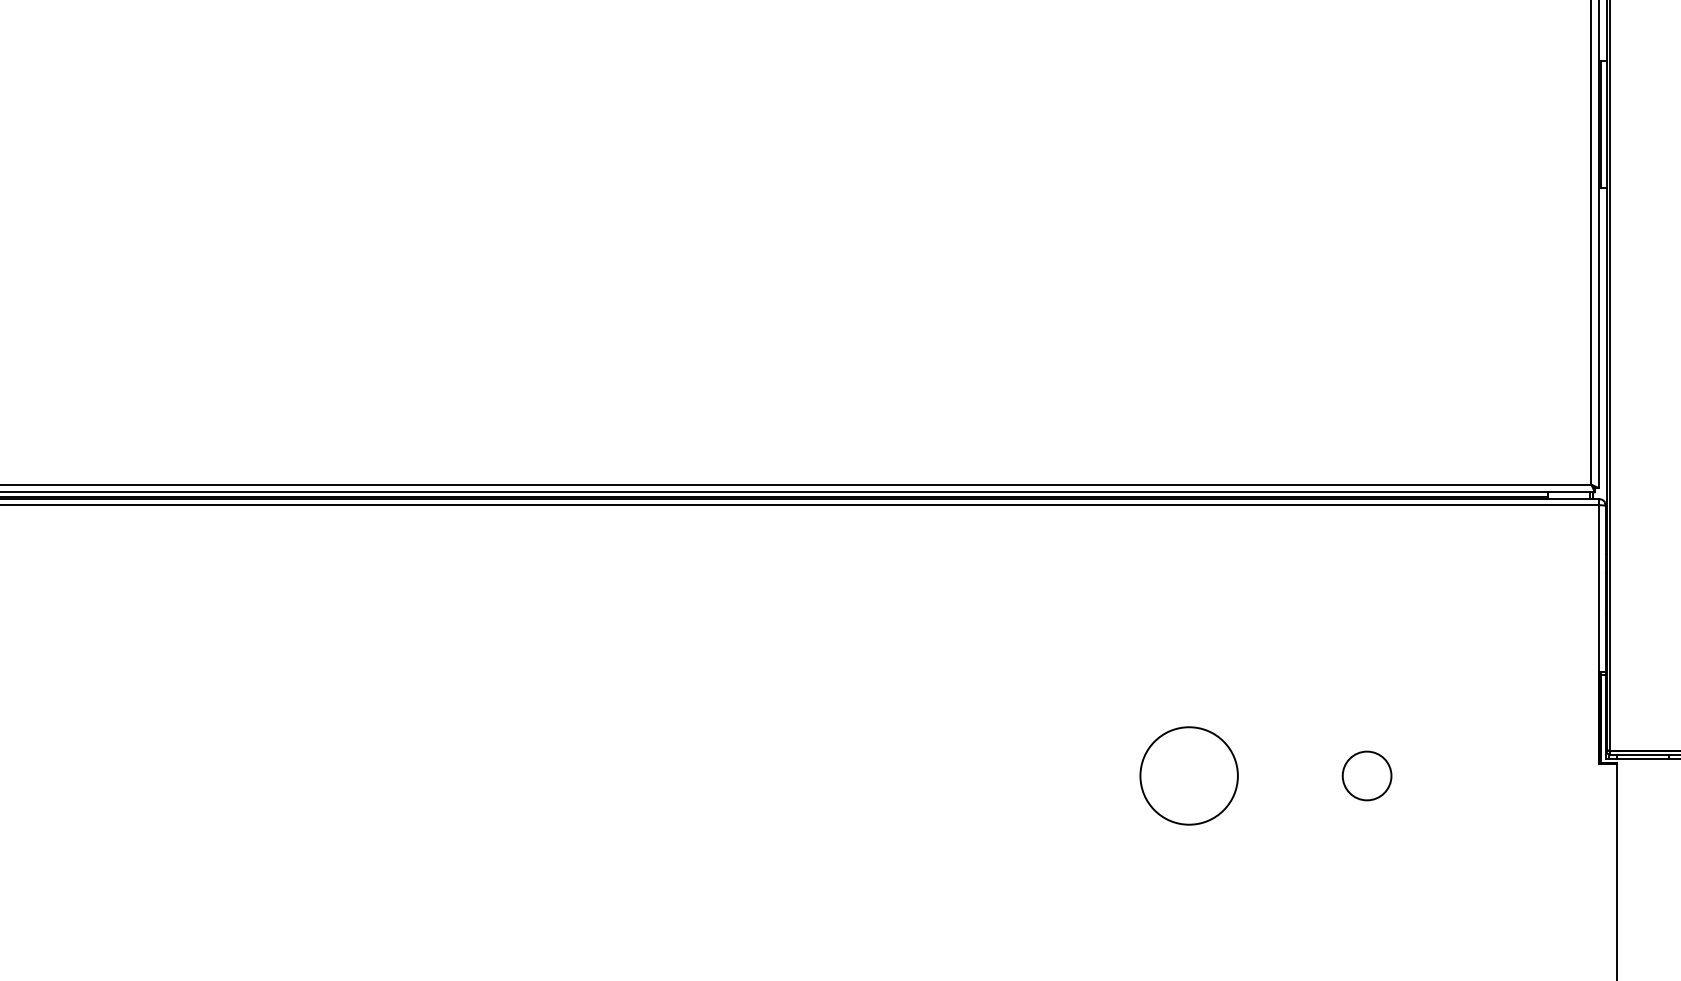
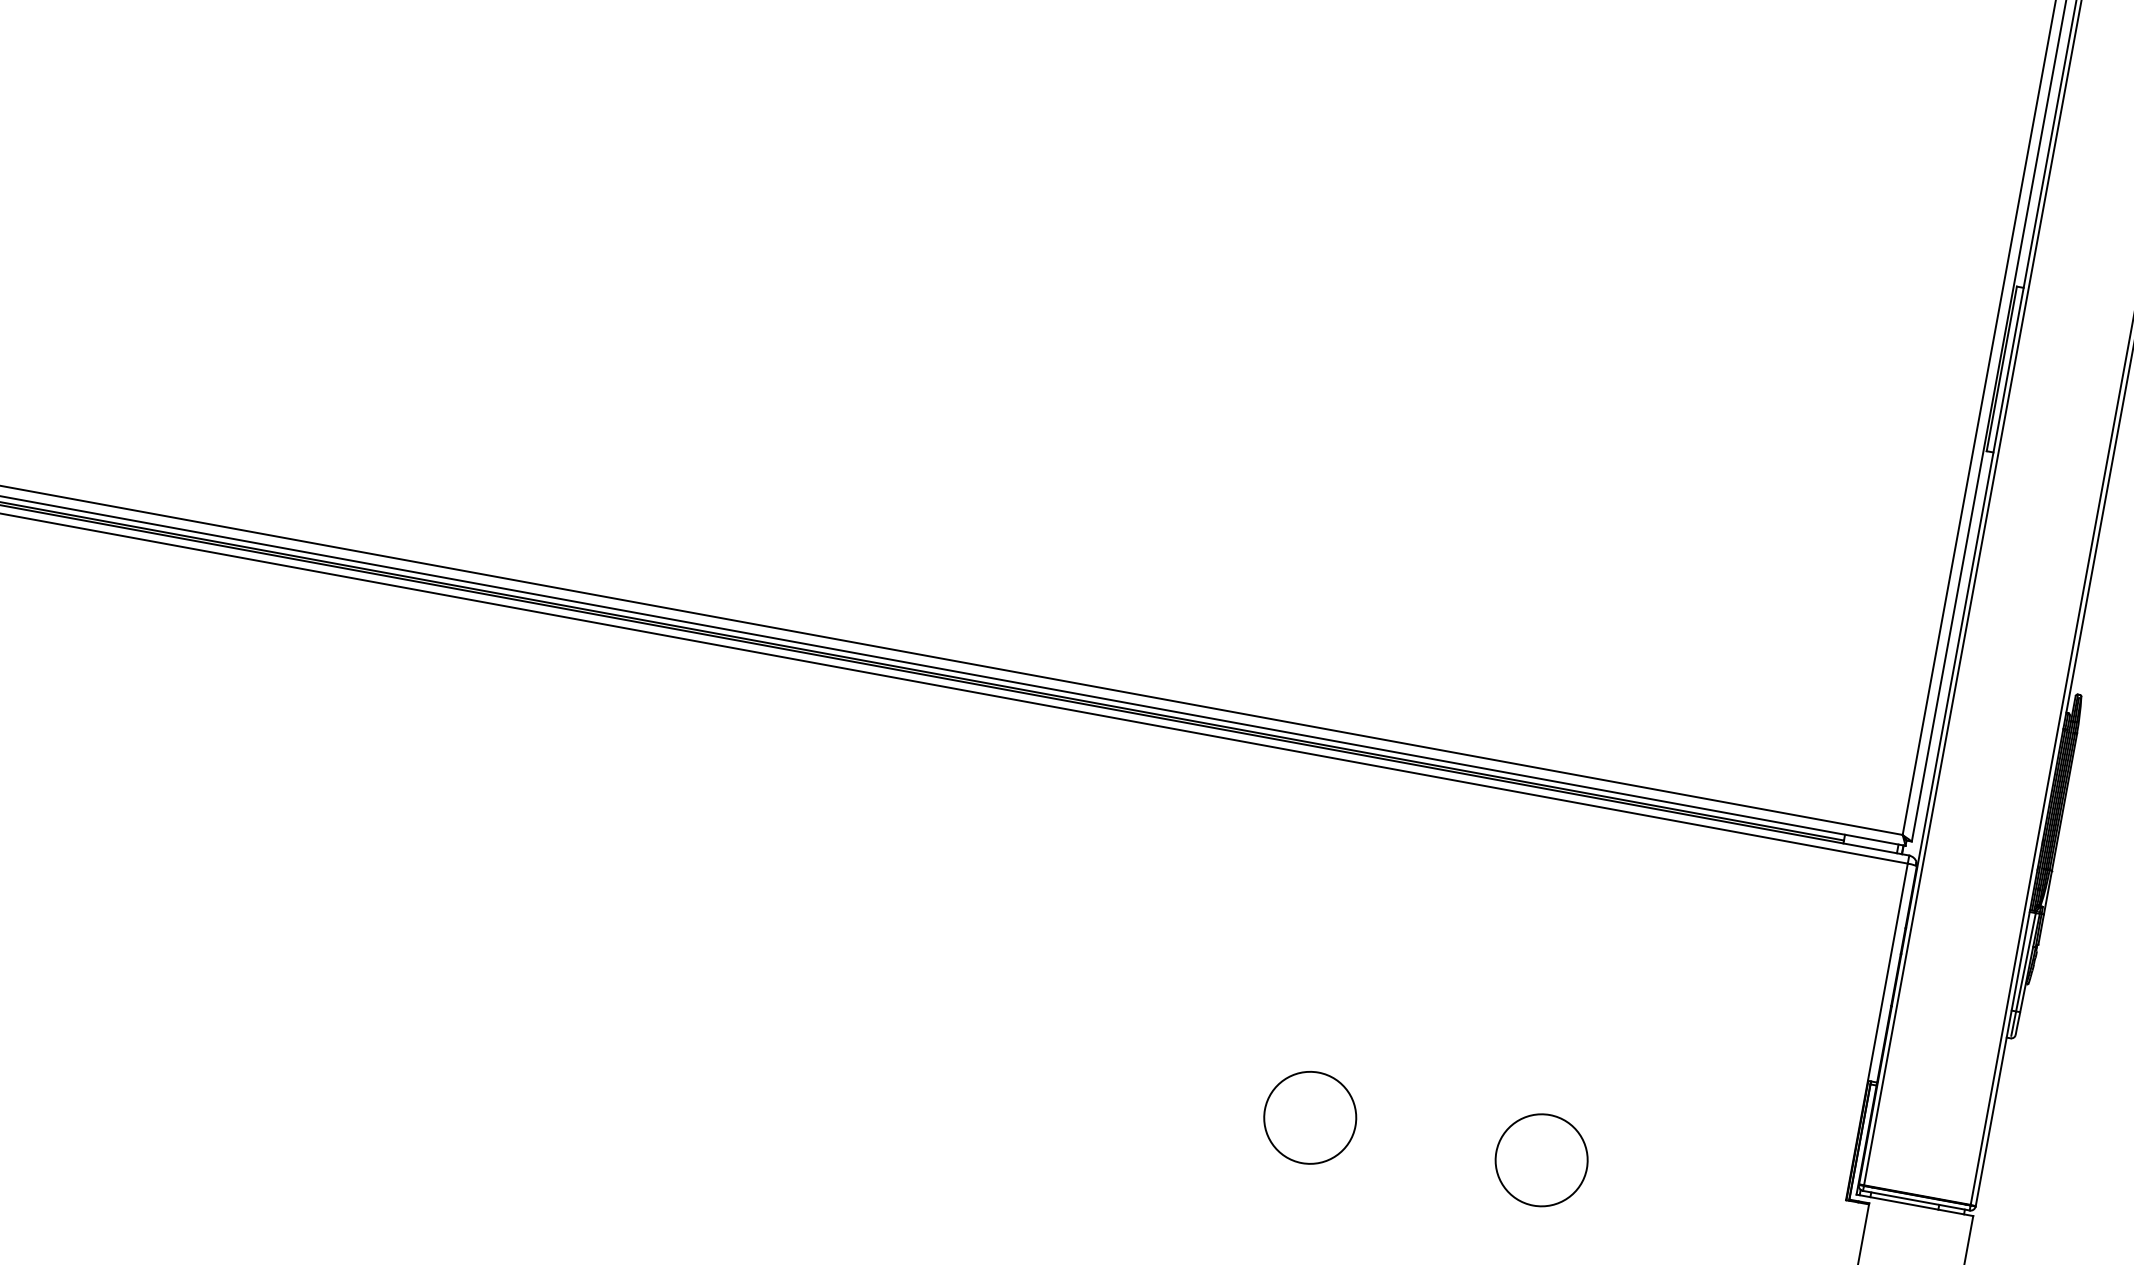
circle: (1188, 775) -> (1309, 1117), size x0.71
circle: (1366, 775) -> (1540, 1159), size x1.43

